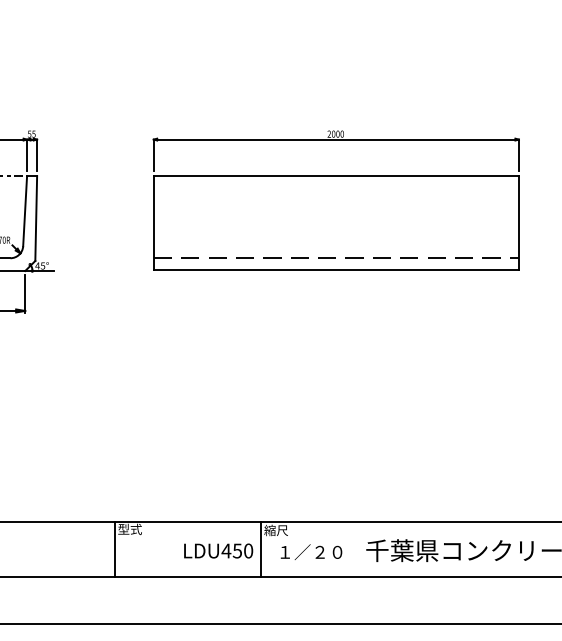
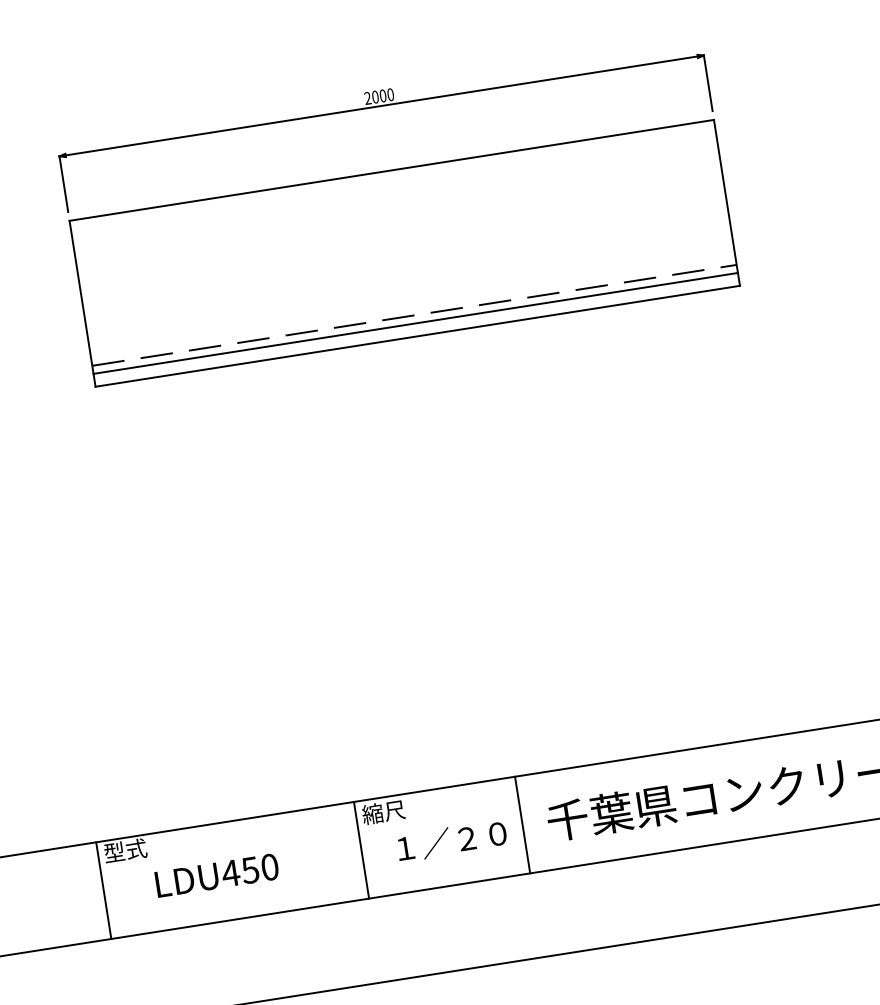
line: (335, 262) -> (414, 323), added
line: (351, 549) -> (521, 825), added
text: (218, 550) -> (216, 874), moved

